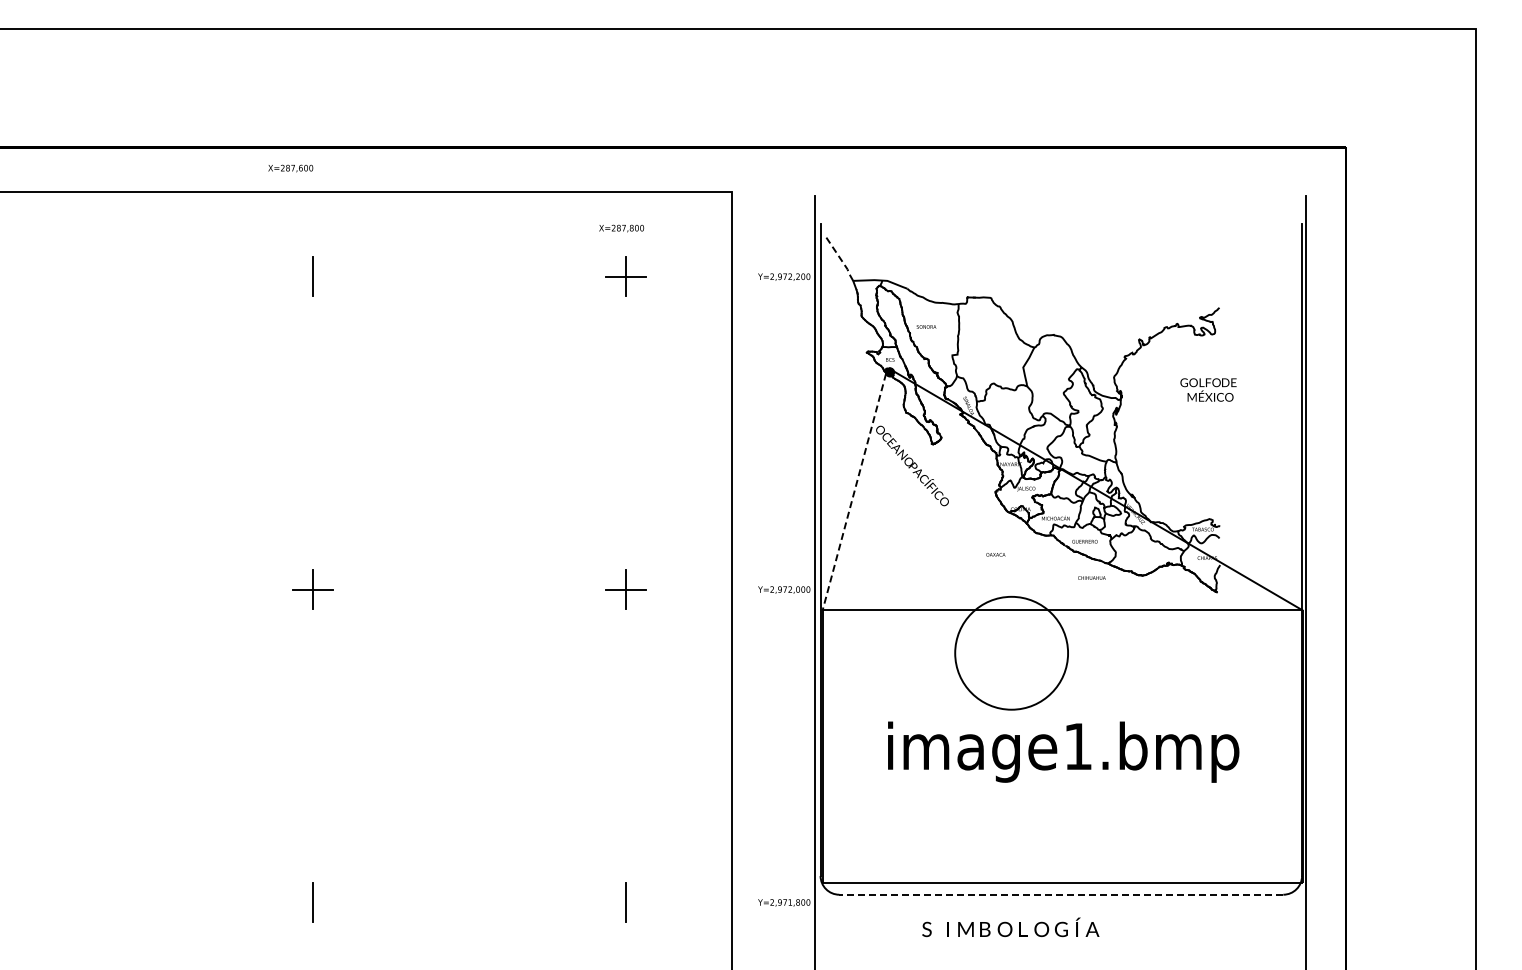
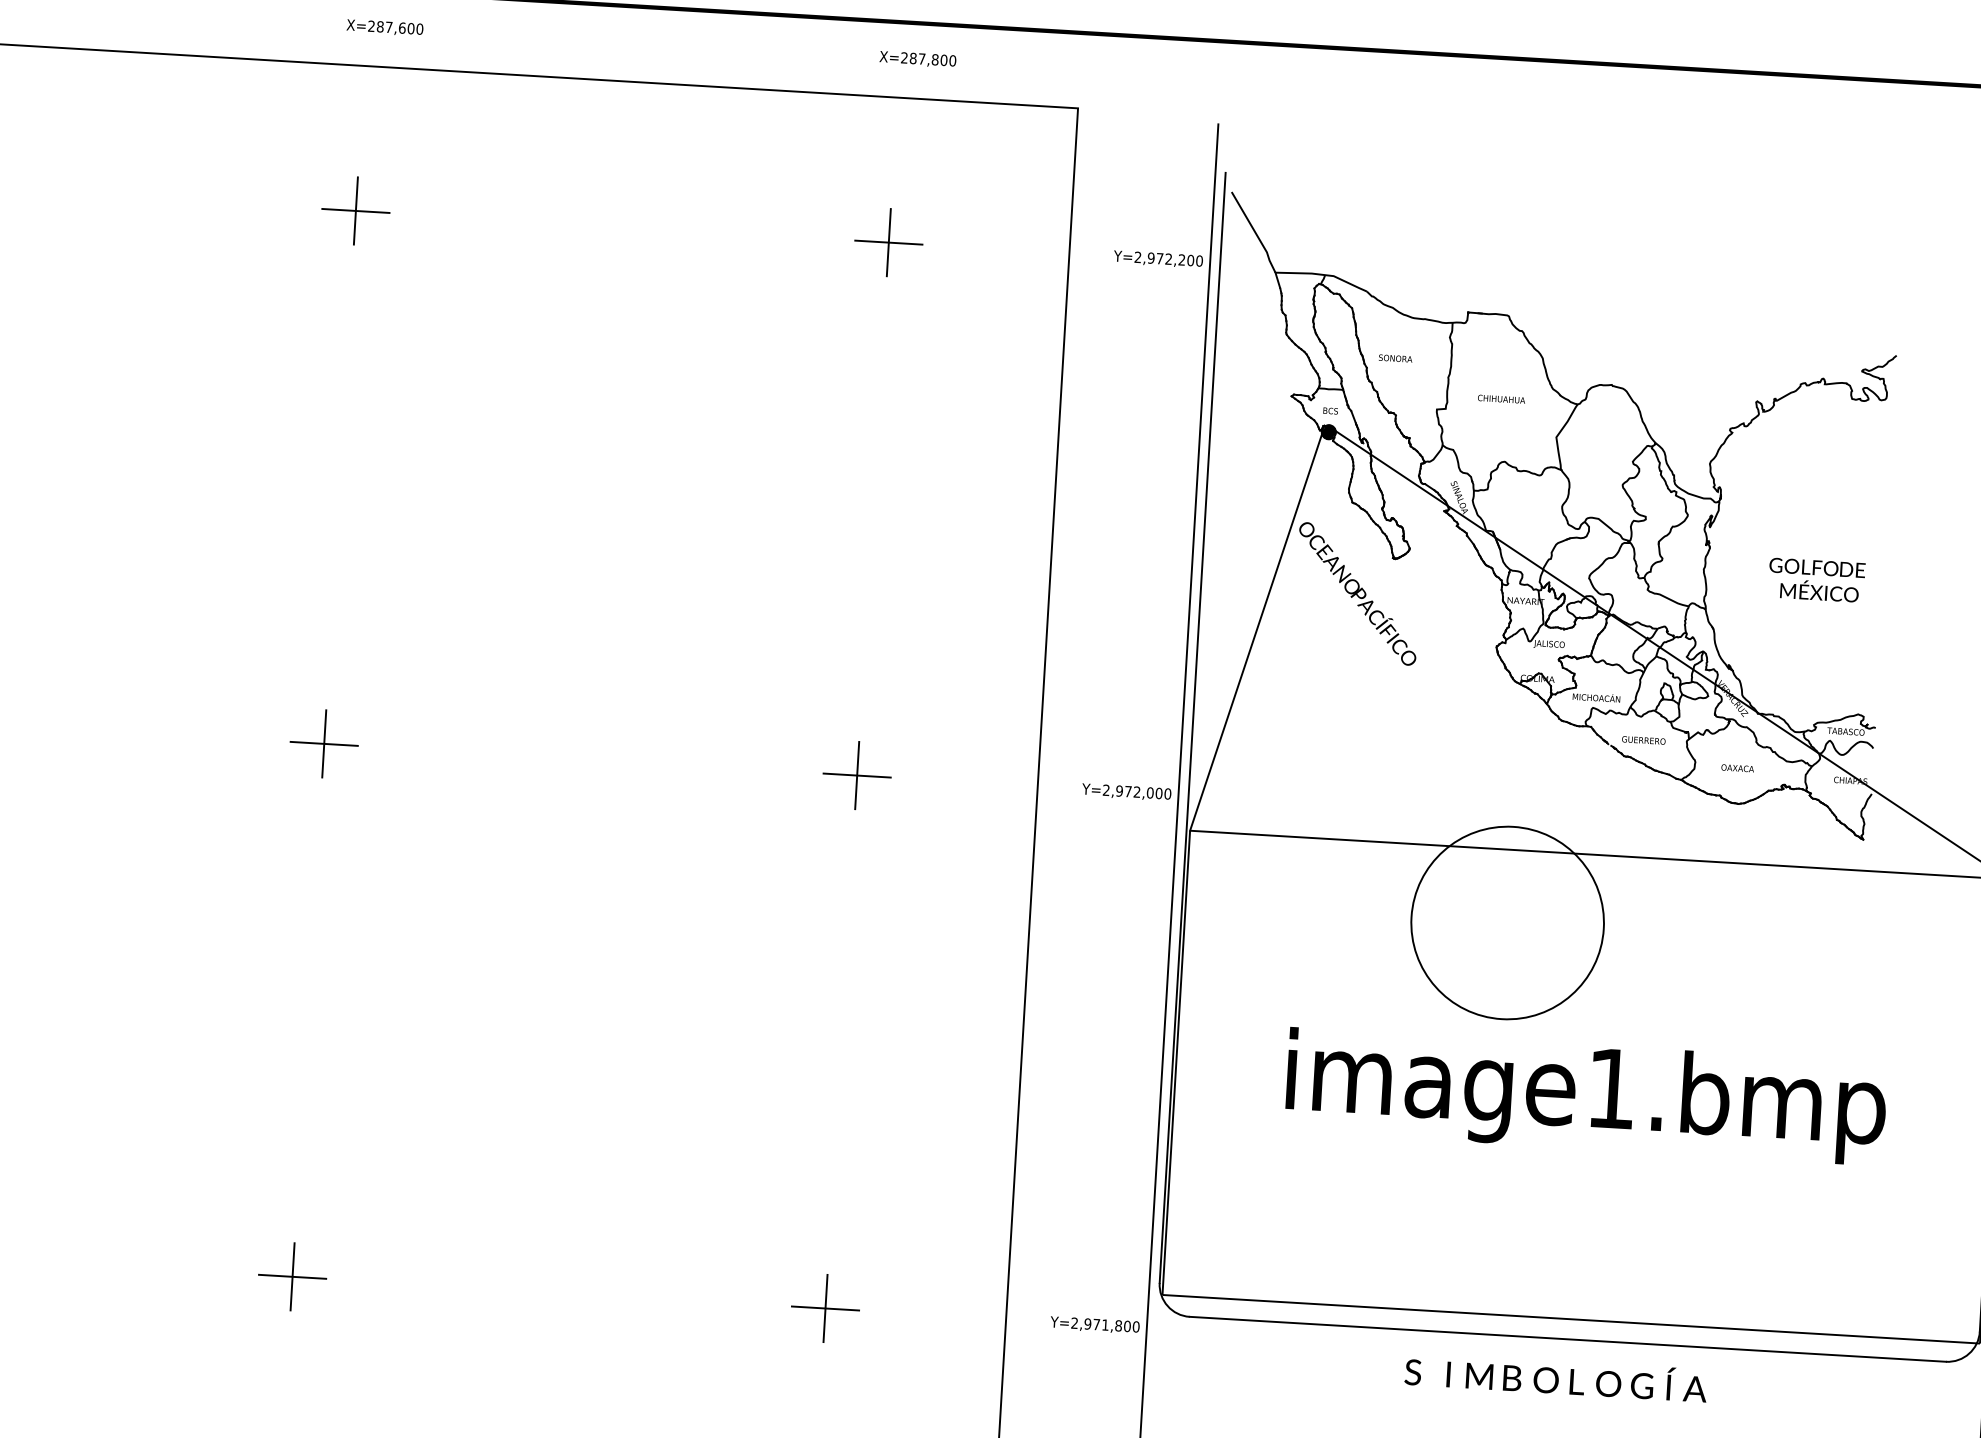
text: (290, 168) -> (384, 27), moved
text: (621, 228) -> (917, 59), moved
line: (840, 258) -> (1256, 233), dashed -> solid
line: (312, 276) -> (354, 210), added
text: (1208, 389) -> (1816, 579), moved
line: (854, 492) -> (1256, 633), dashed -> solid
text: (995, 554) -> (1737, 767), moved
text: (1091, 577) -> (1500, 398), moved
line: (1061, 894) -> (1568, 1338), dashed -> solid
line: (312, 902) -> (291, 1276), added
line: (625, 902) -> (824, 1308), added
text: (1010, 927) -> (1555, 1377), moved

